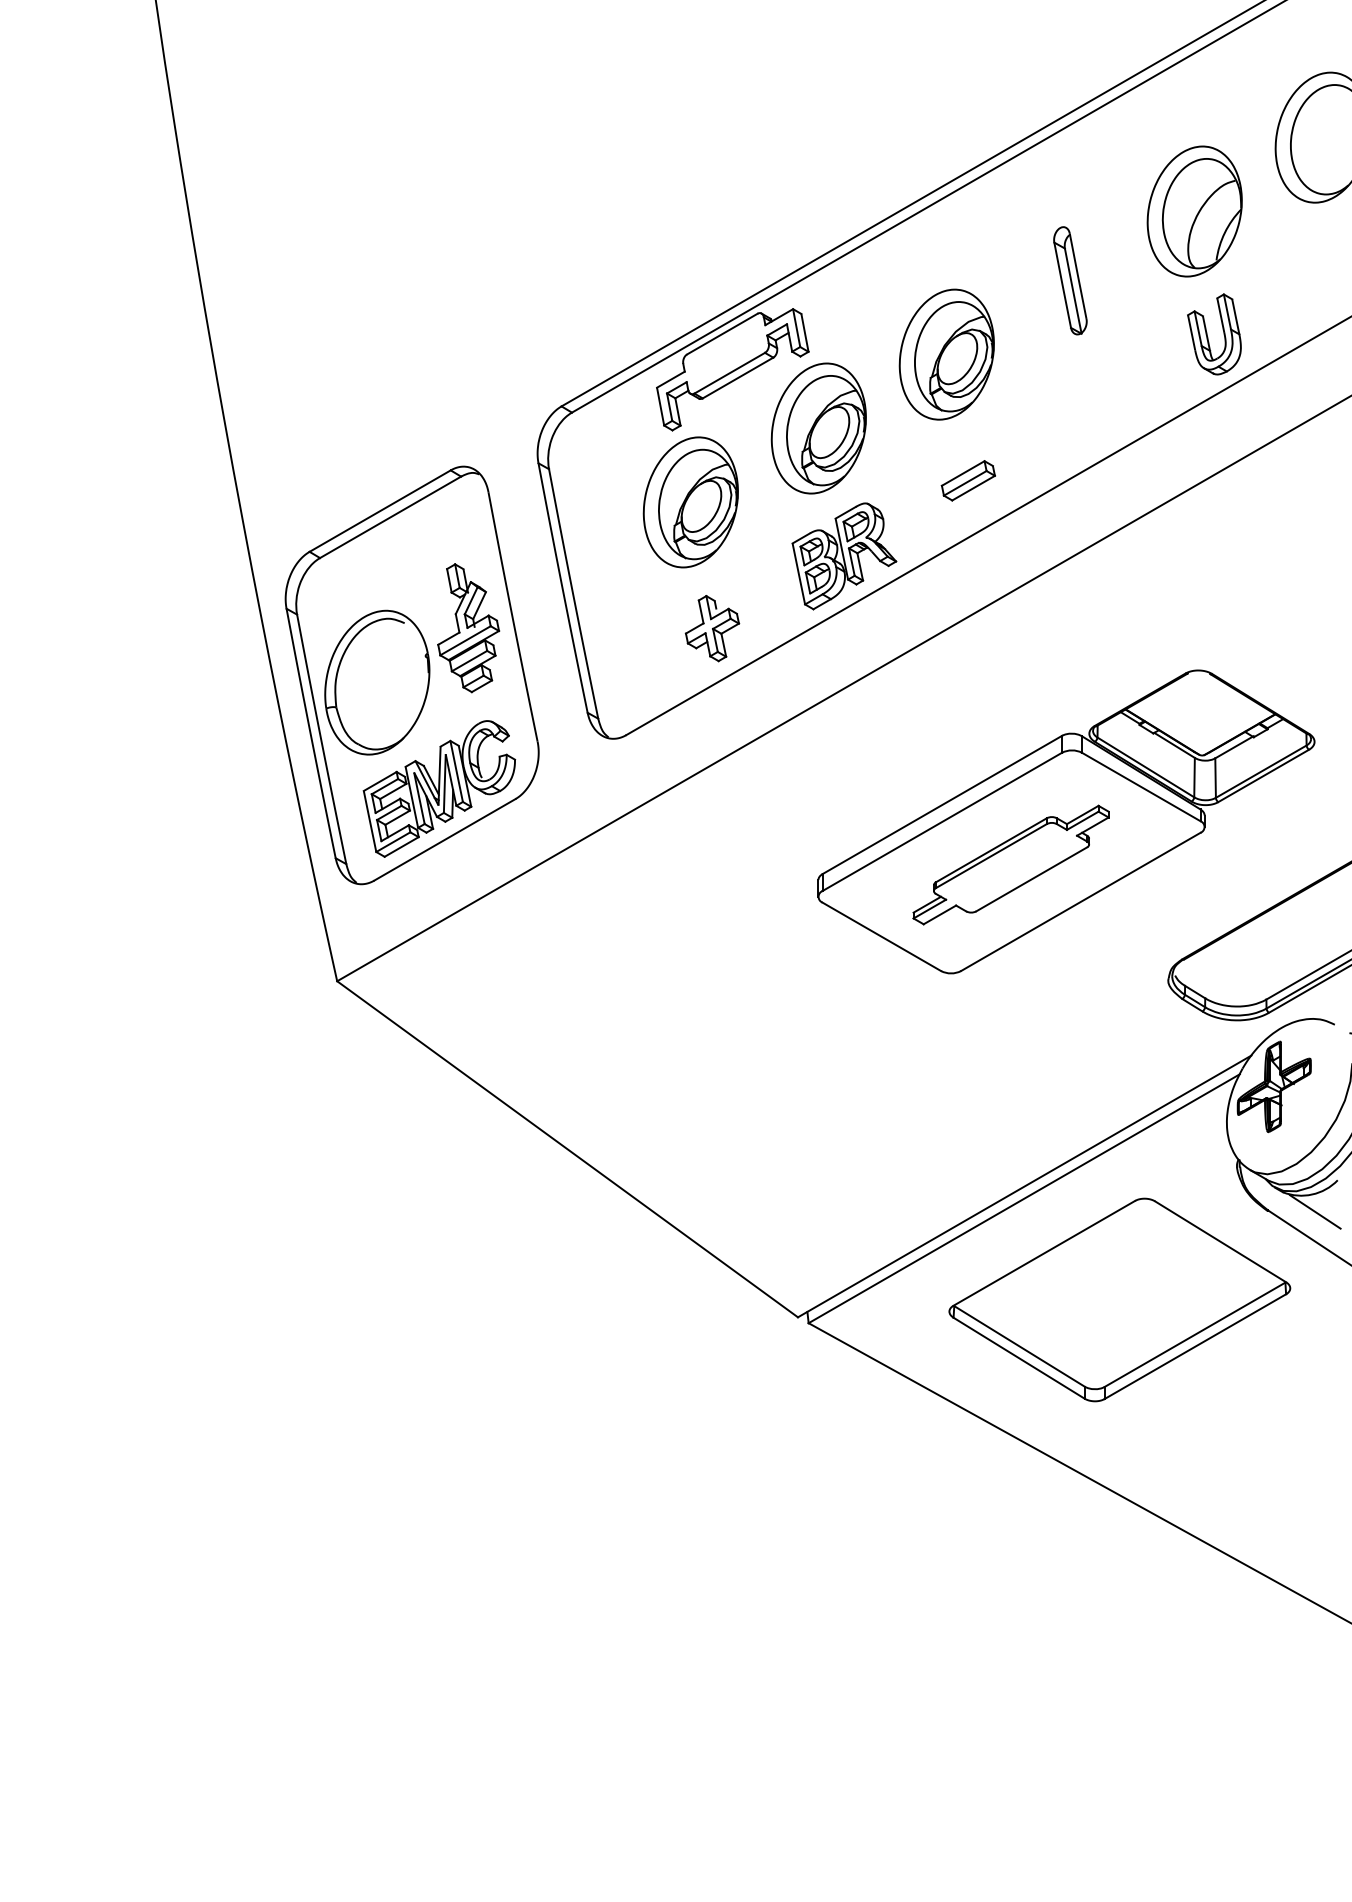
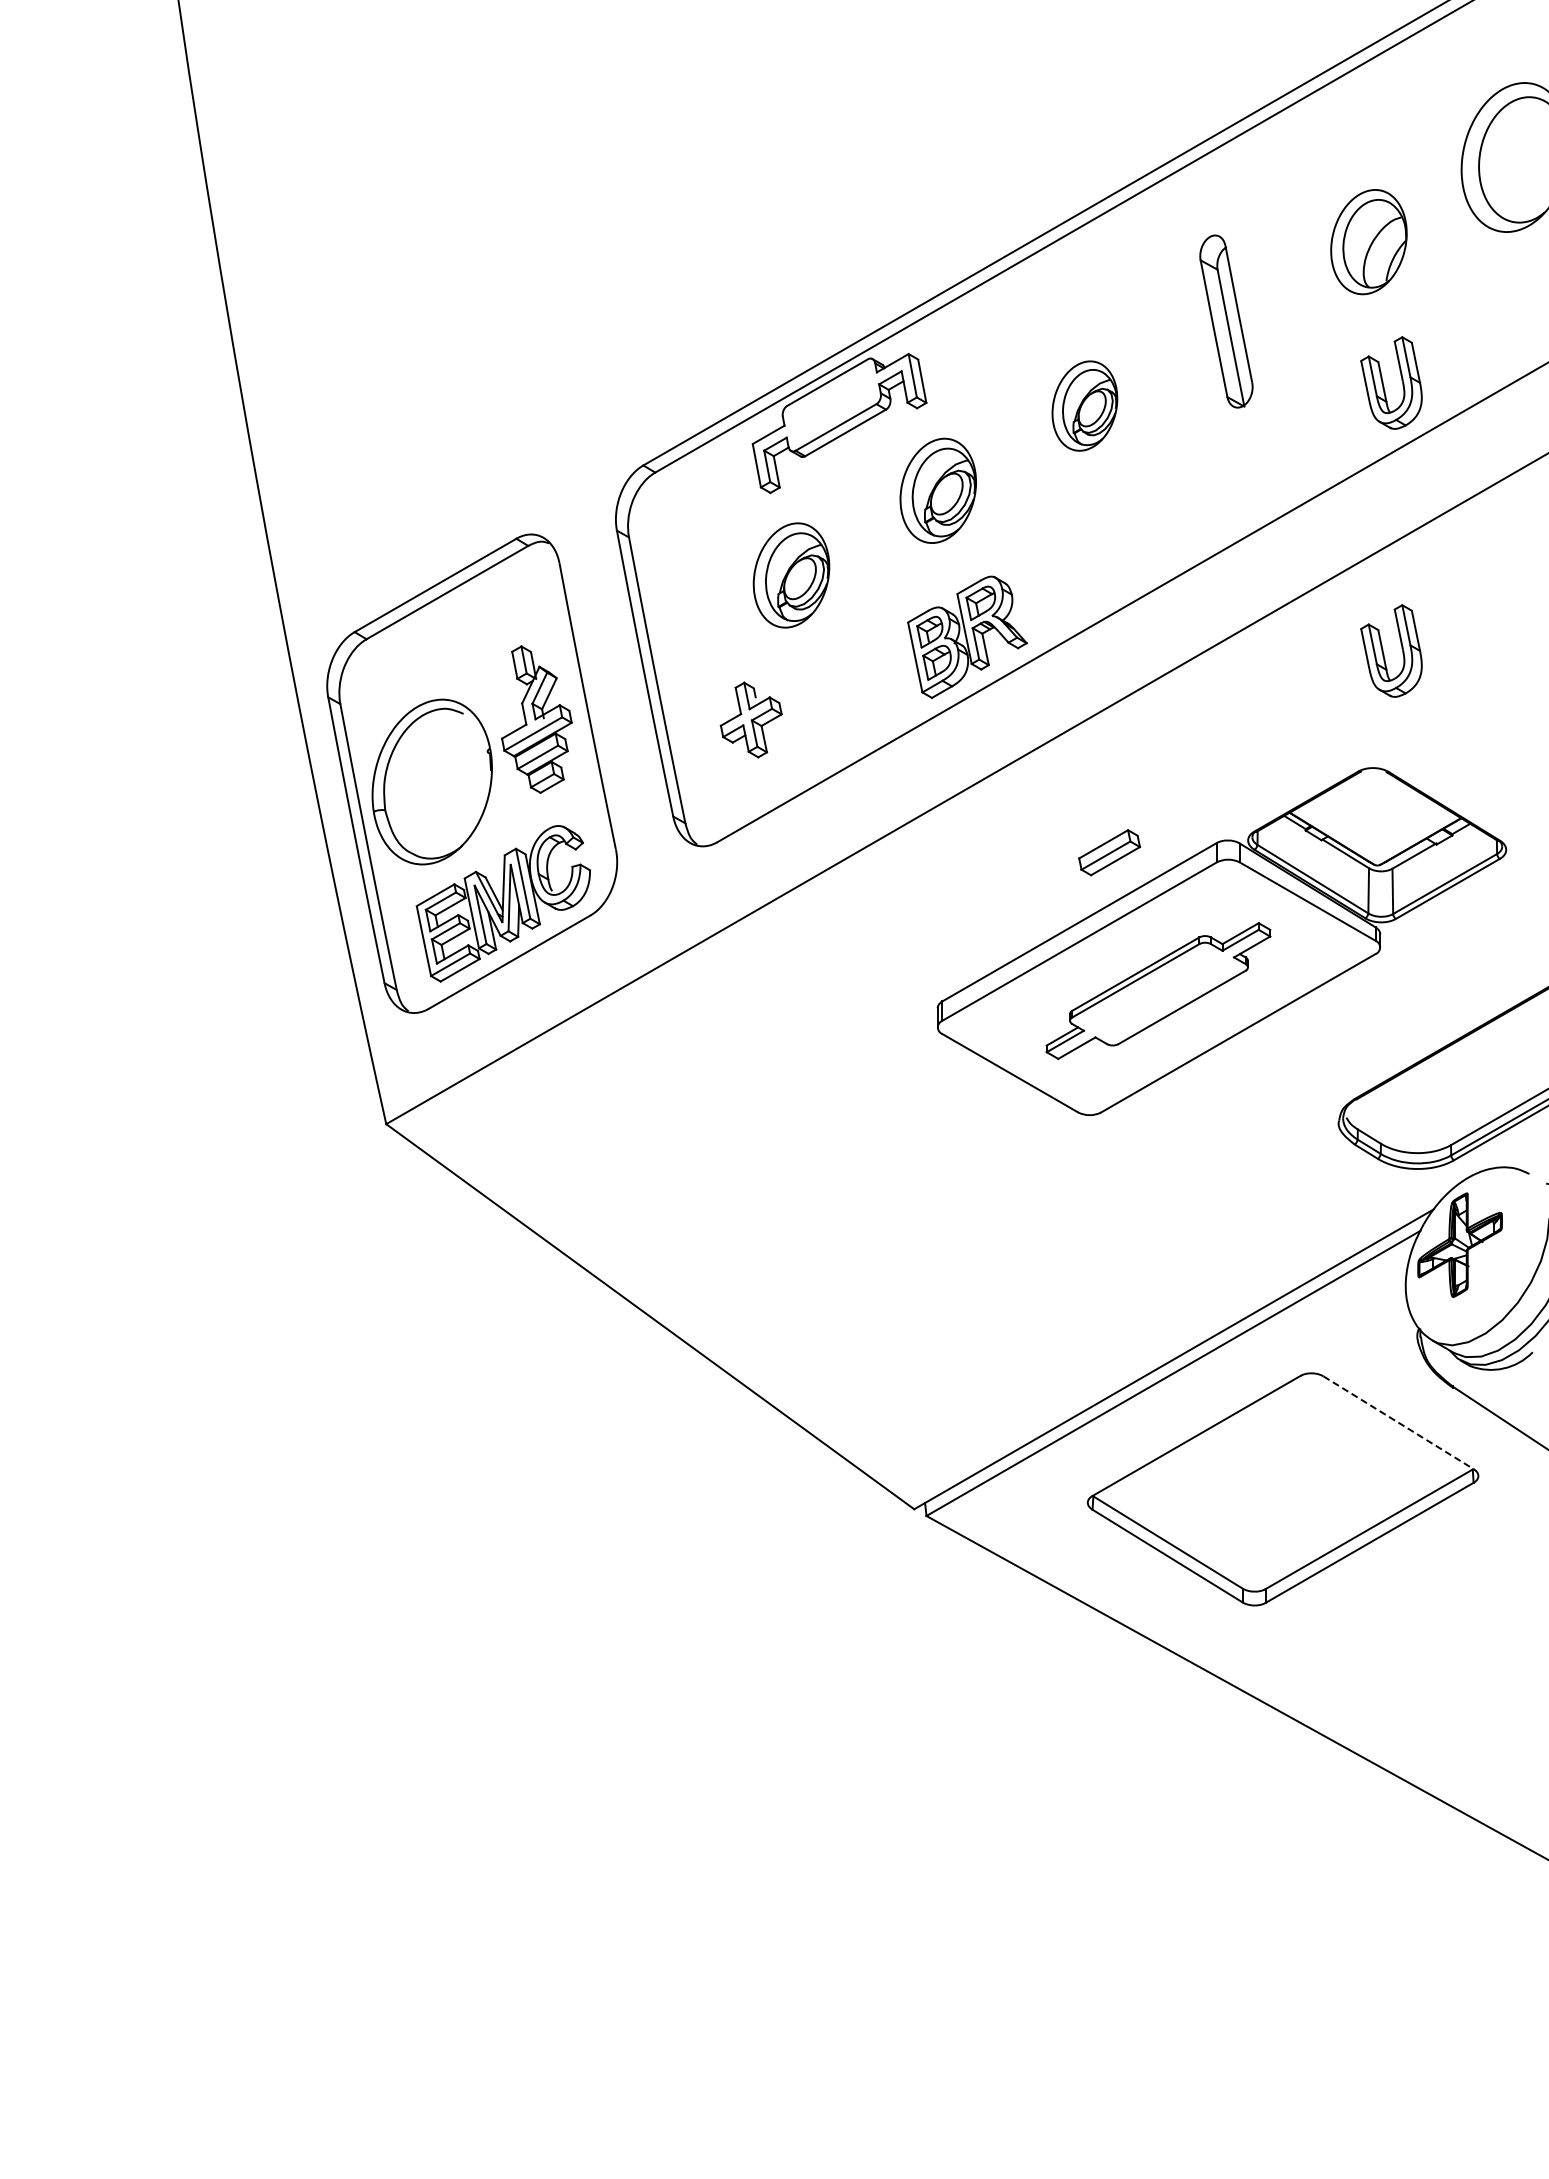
part: (1194, 210) -> (1368, 241), size x0.7
part: (1070, 280) -> (1226, 321), size x1.4
part: (946, 354) -> (1084, 405), size x0.6
part: (819, 428) -> (938, 490), size x0.7
part: (968, 480) -> (1109, 852), moved
part: (690, 502) -> (791, 575), size x0.7
part: (1207, 567) -> (1383, 650), added
part: (711, 628) -> (750, 719), moved
line: (1315, 1211) -> (1507, 1388), removed
line: (1220, 1242) -> (1398, 1423), solid -> dashed

